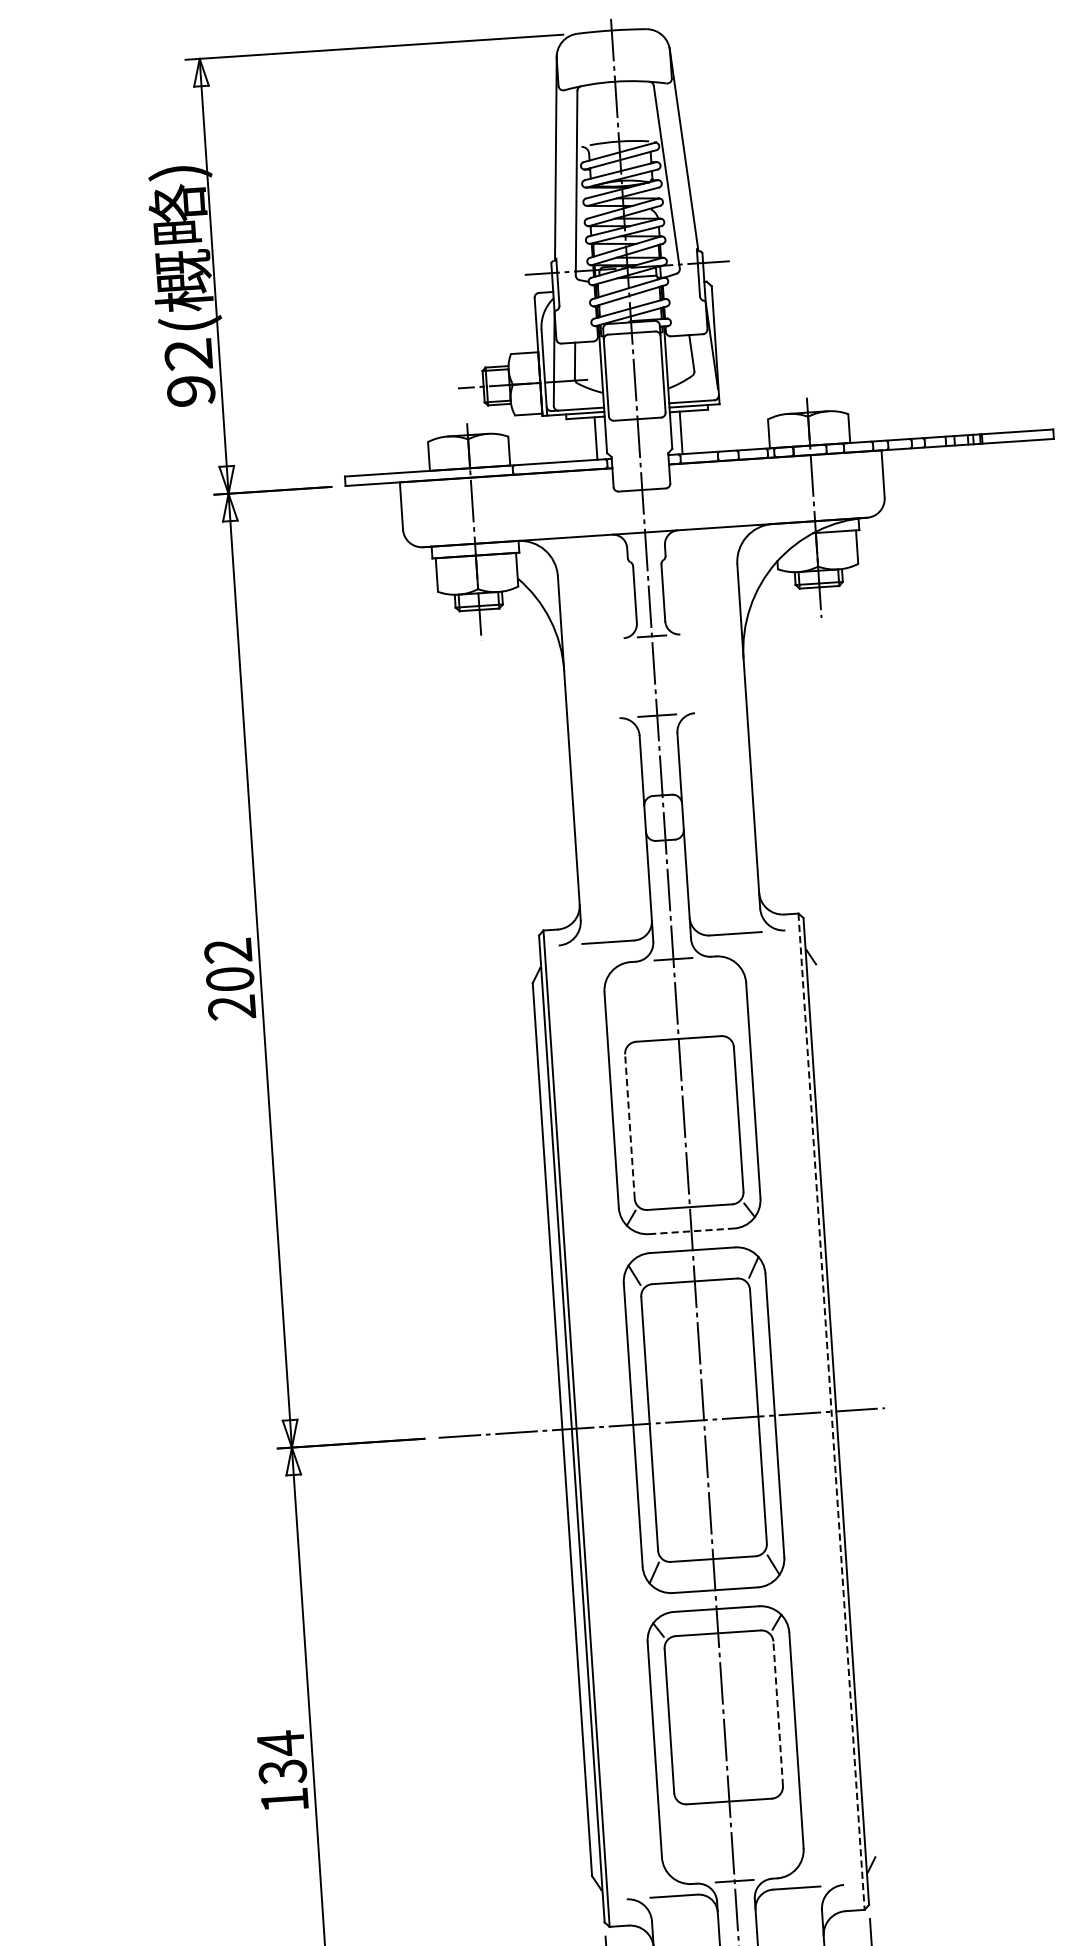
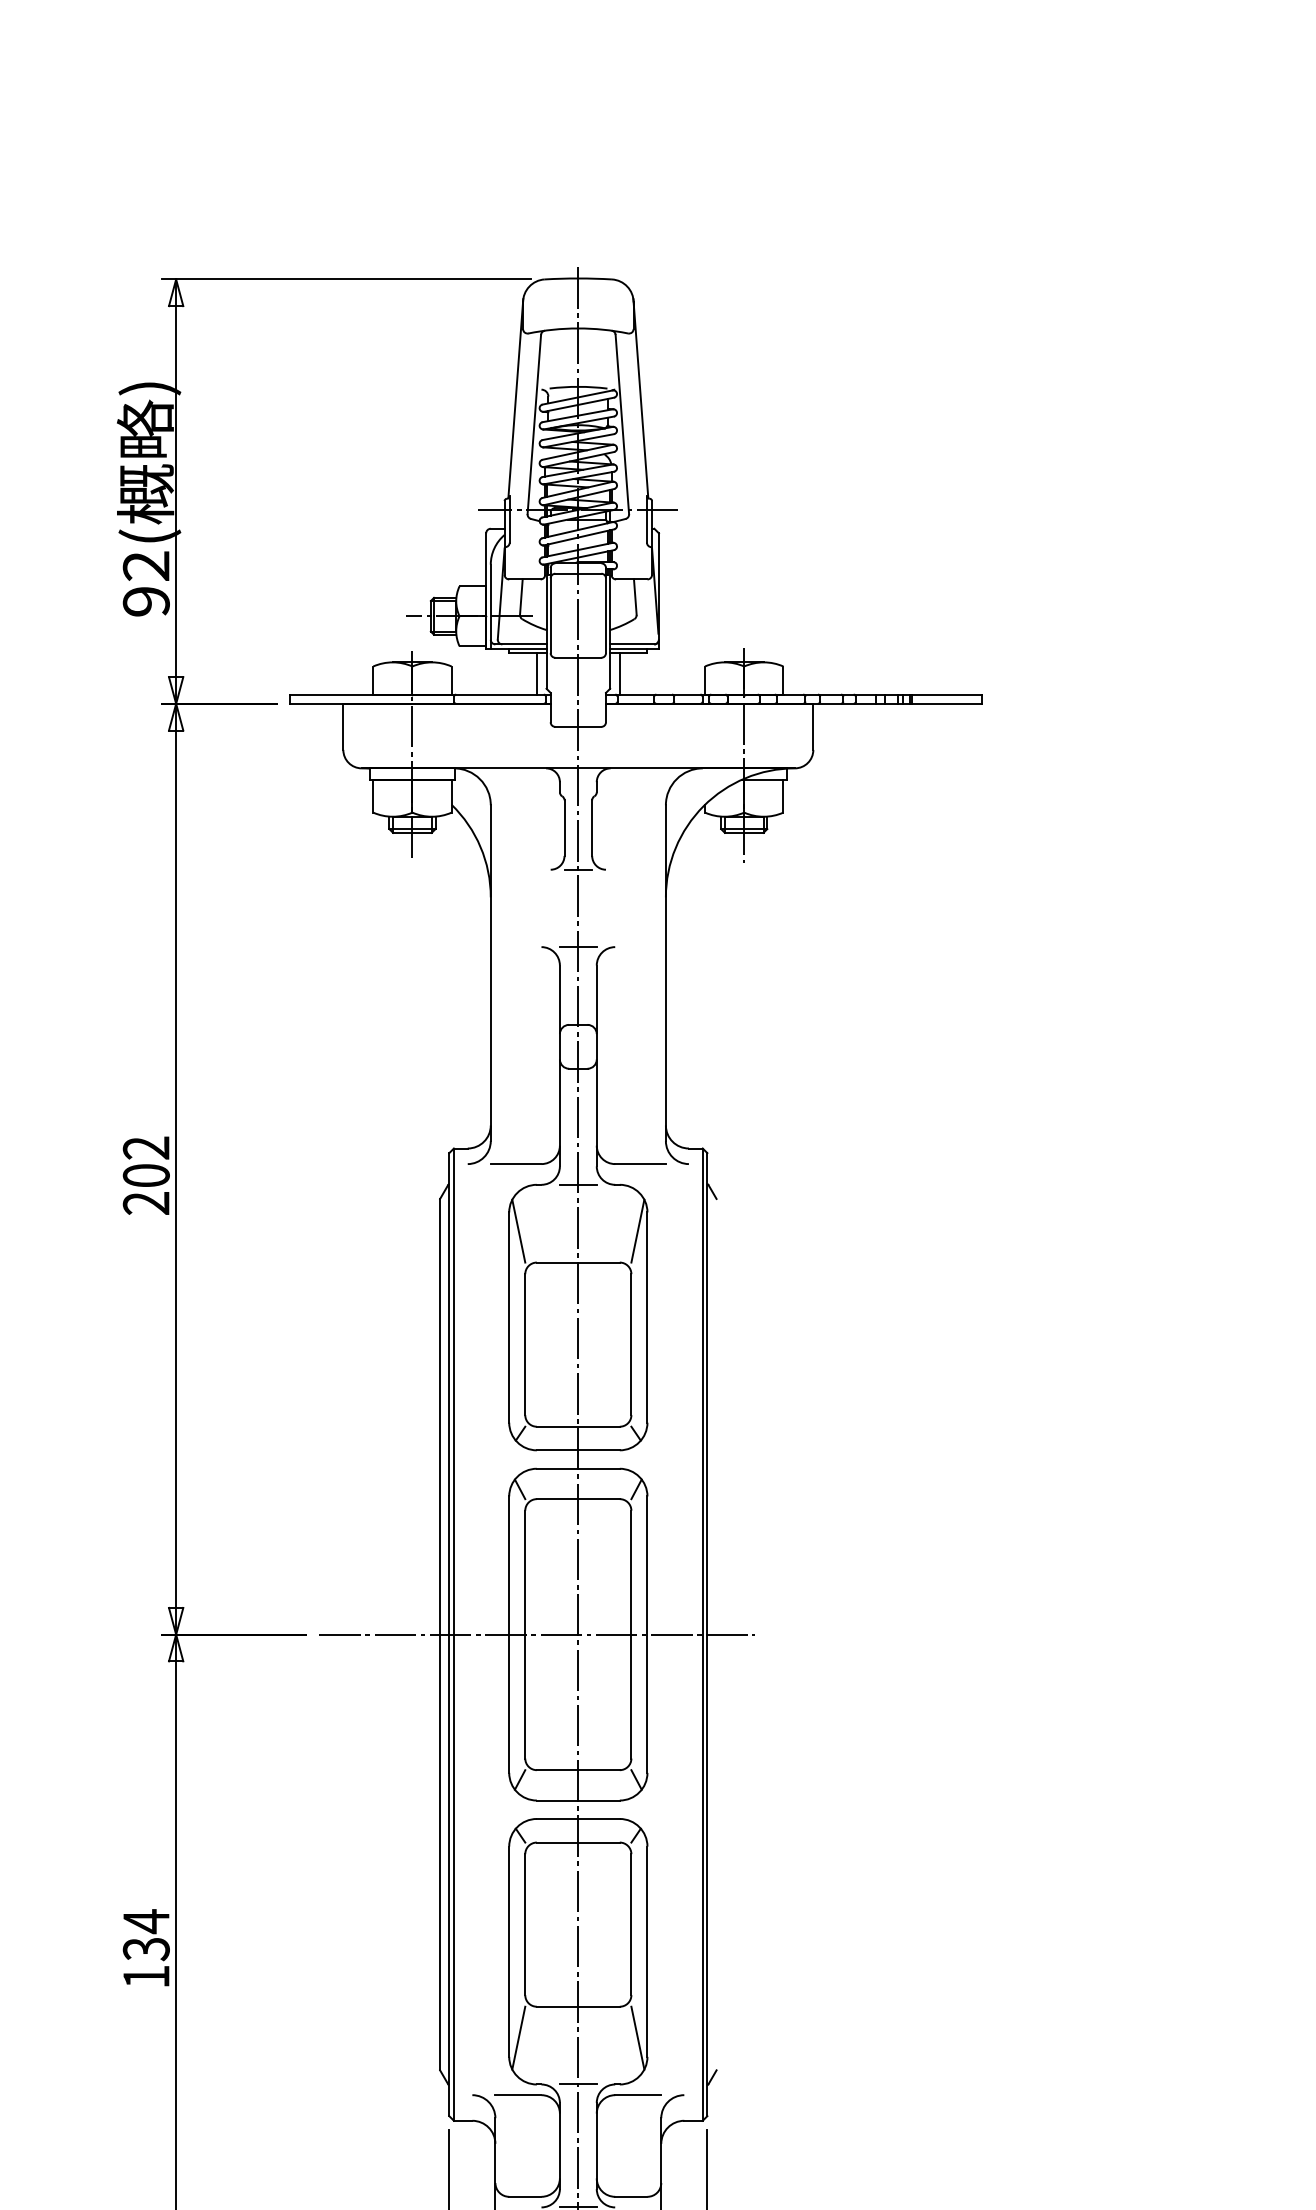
line: (737, 1002) -> (637, 1230), added
line: (615, 1010) -> (518, 1230), added
line: (630, 1126) -> (525, 1344), dashed -> solid
line: (691, 1231) -> (578, 1450), dashed -> solid
line: (831, 1412) -> (702, 1635), dashed -> solid
line: (778, 1713) -> (631, 1924), dashed -> solid
line: (792, 1829) -> (637, 2037), added
line: (670, 1837) -> (518, 2037), added

